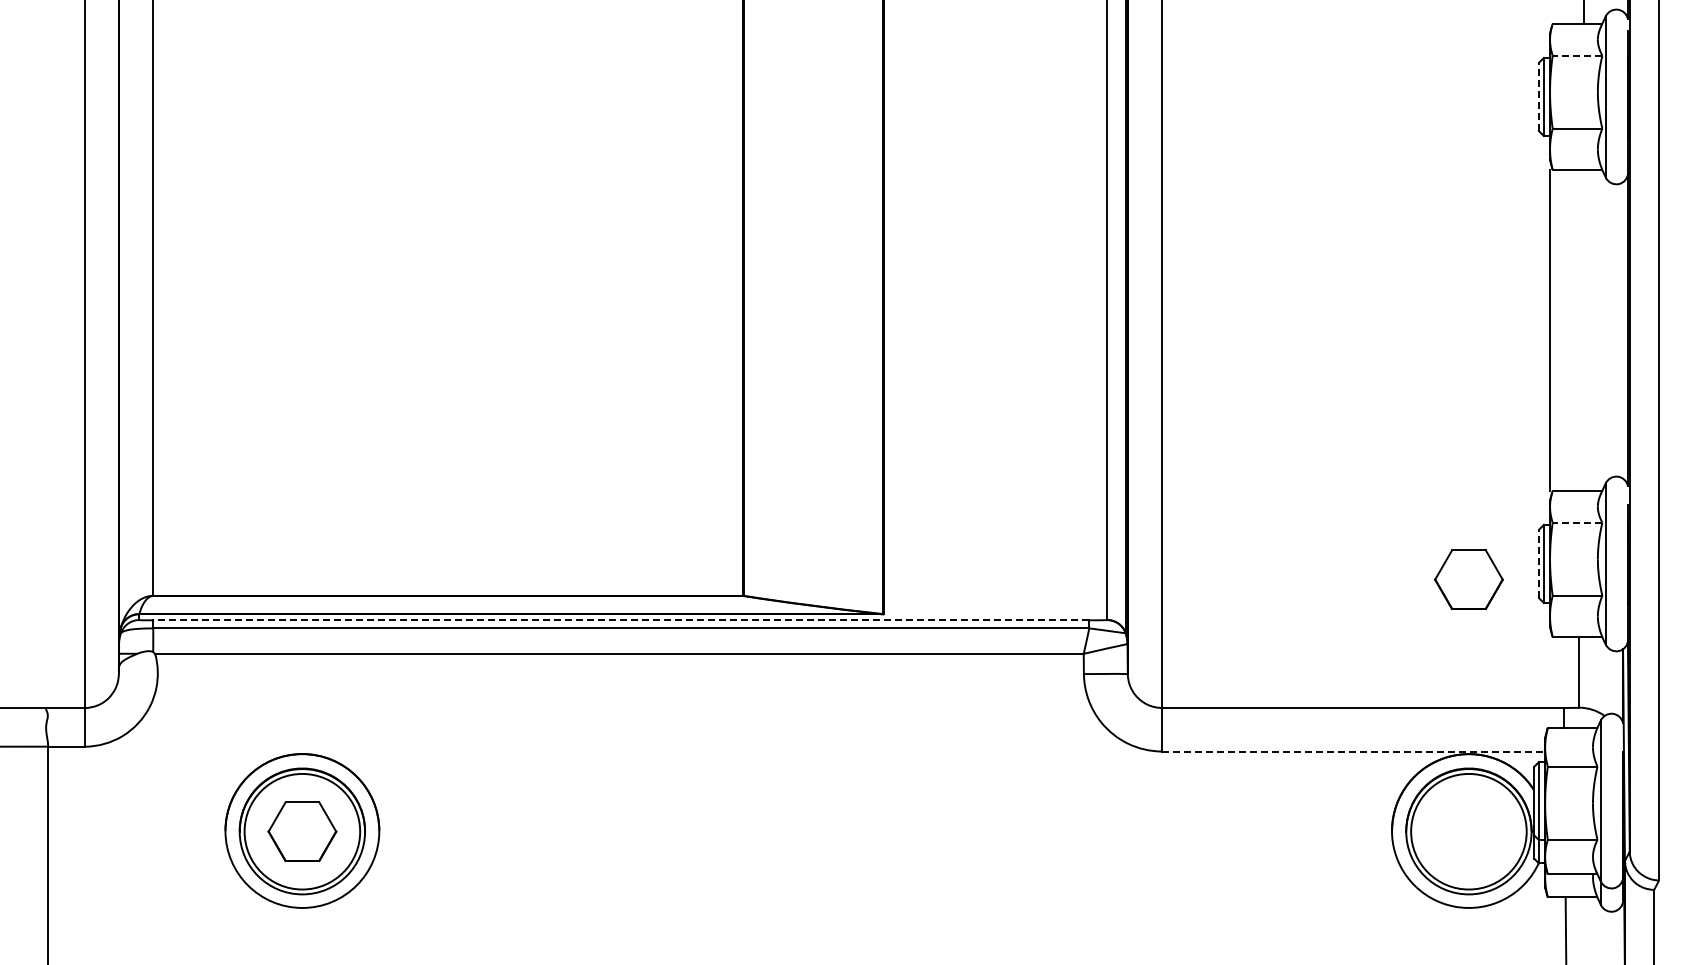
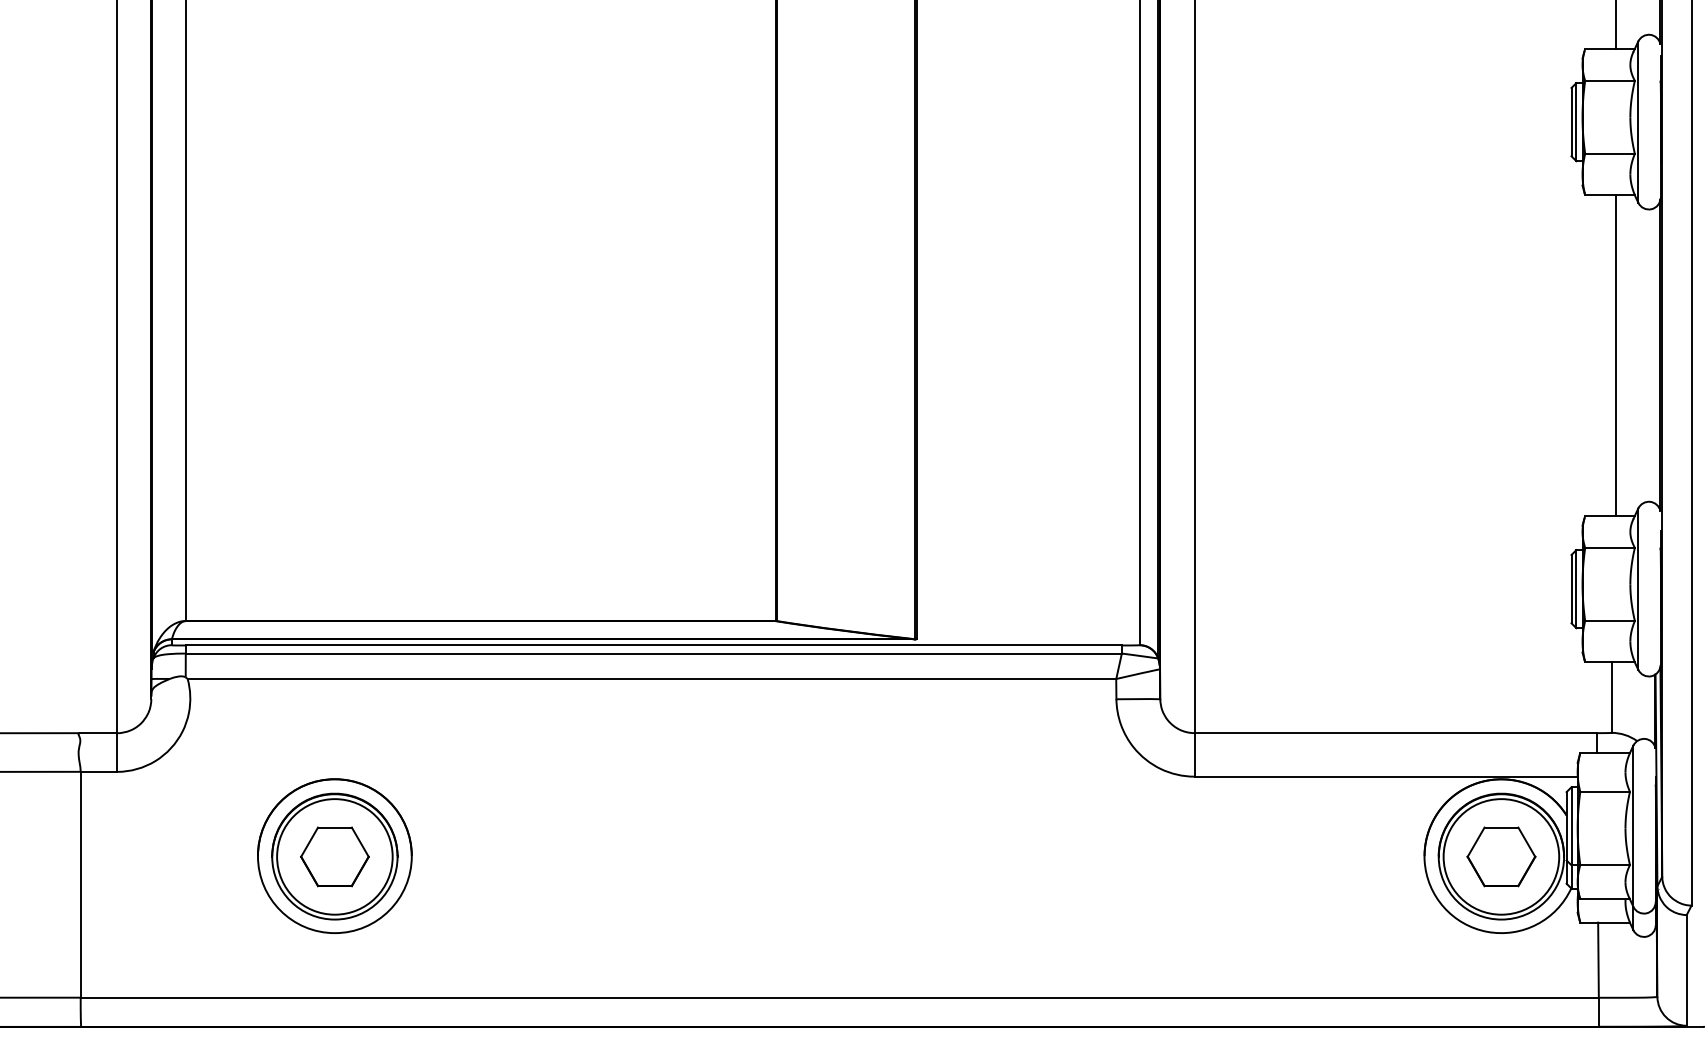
line: (1578, 55) -> (1610, 80), dashed -> solid
line: (1539, 96) -> (1571, 121), dashed -> solid
line: (1550, 330) -> (1616, 355), moved
line: (1578, 522) -> (1610, 547), dashed -> solid
line: (1539, 563) -> (1571, 588), dashed -> solid
part: (1469, 579) -> (1501, 856), moved
line: (621, 620) -> (653, 645), dashed -> solid
line: (1354, 751) -> (1386, 776), dashed -> solid

